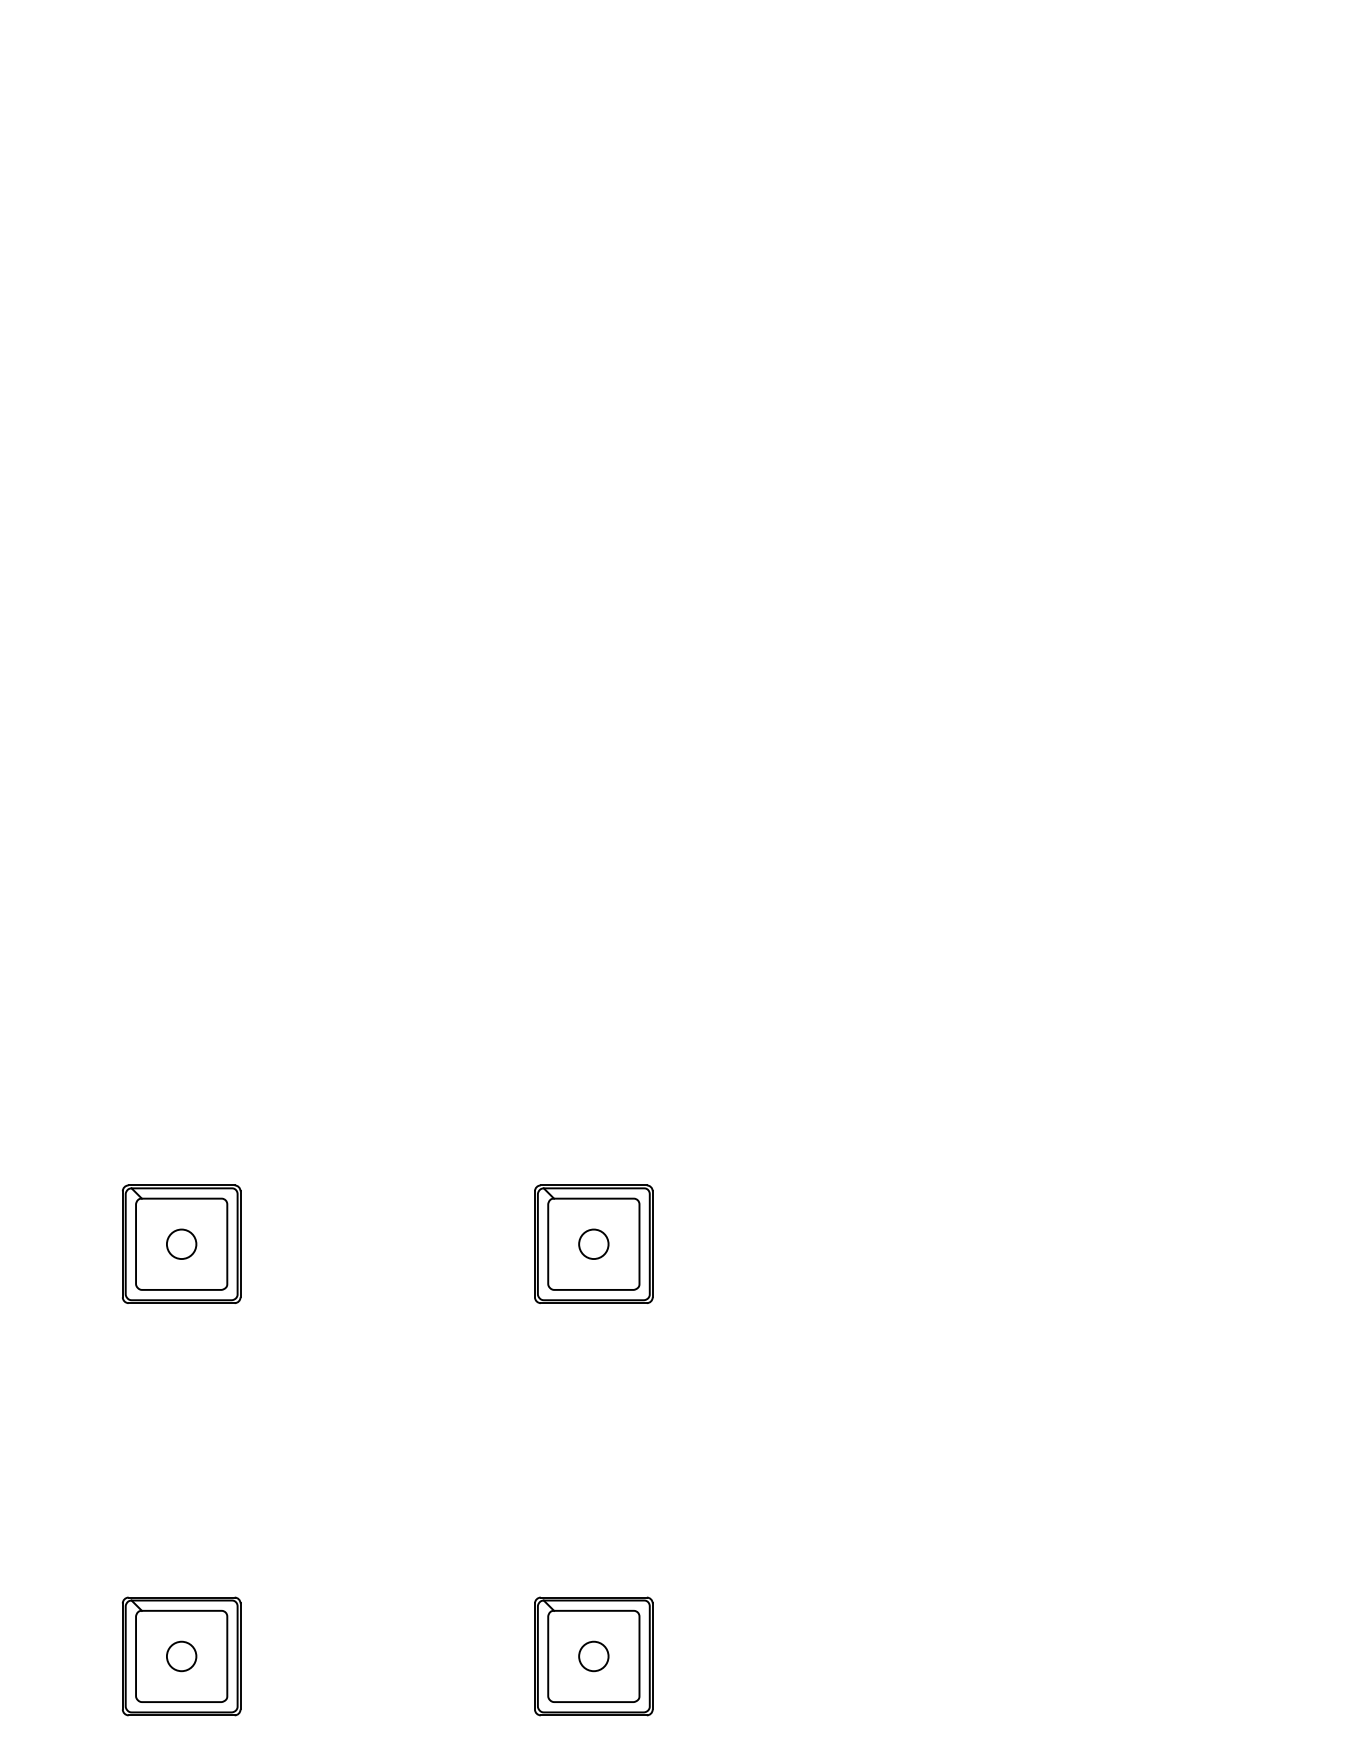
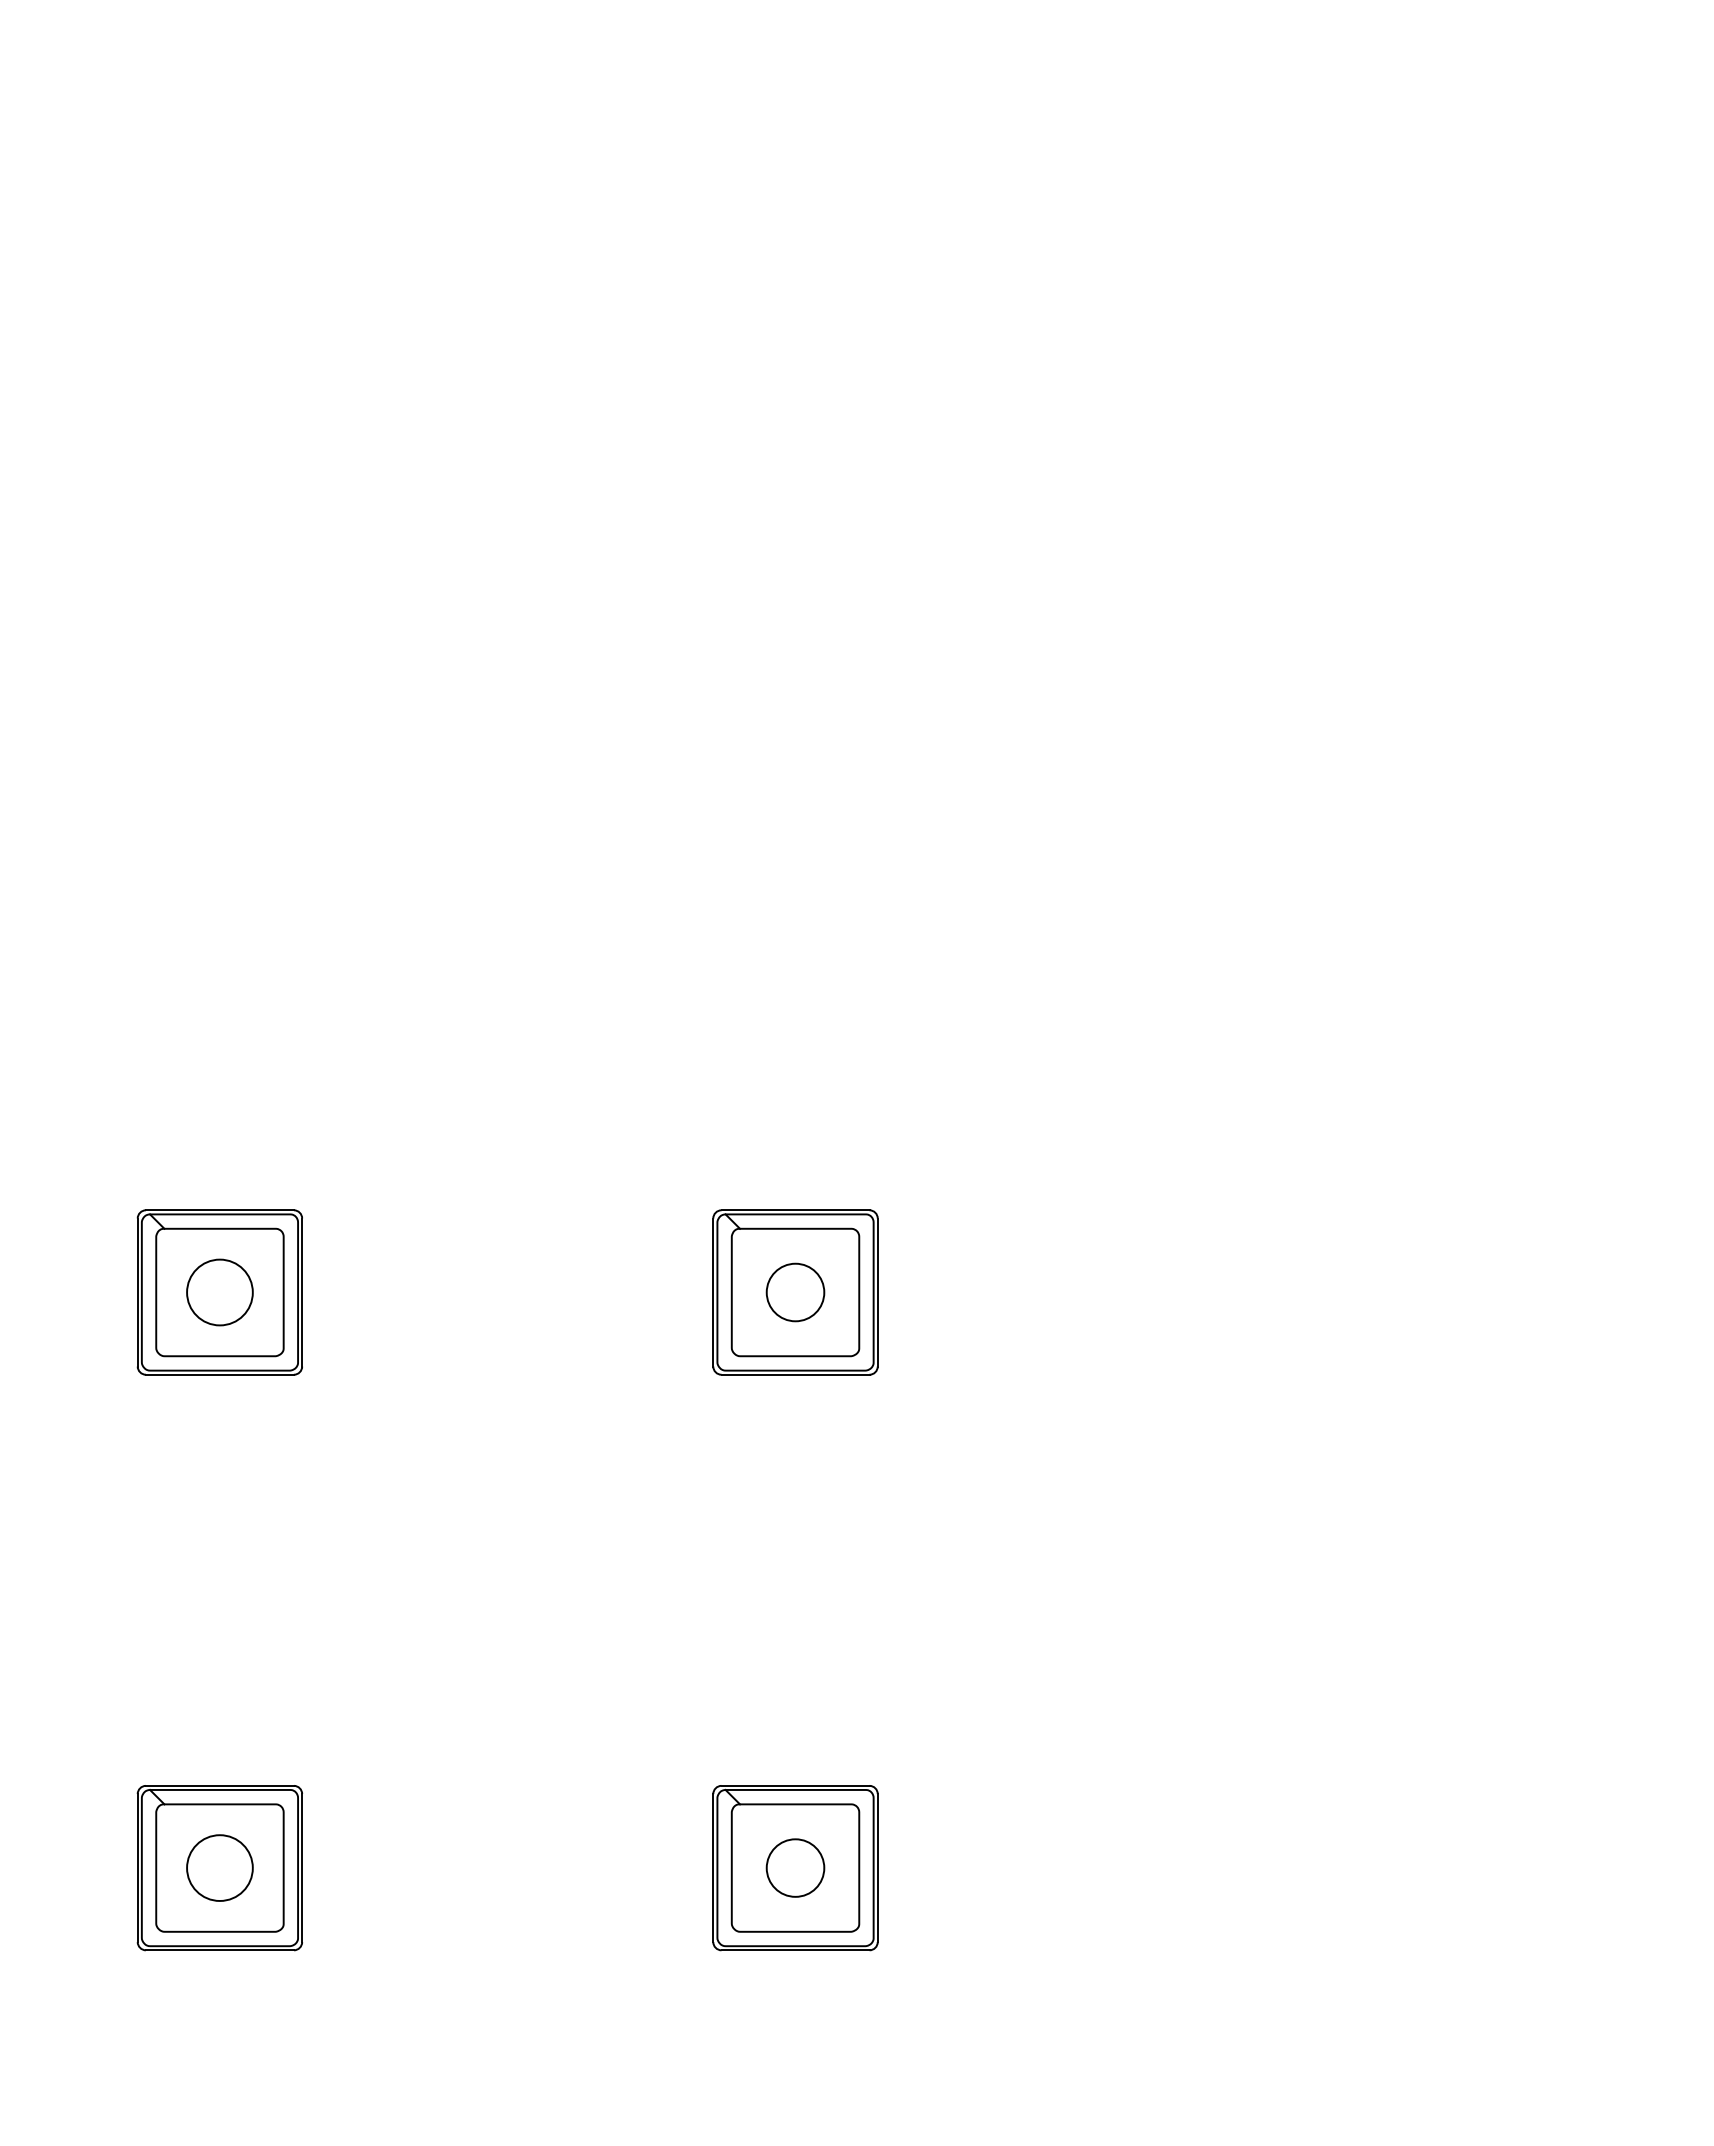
circle: (181, 1244) -> (219, 1292), size x1.6
circle: (593, 1244) -> (795, 1292), size x1.4
circle: (181, 1656) -> (219, 1868), size x1.6
circle: (593, 1656) -> (795, 1868), size x1.4

